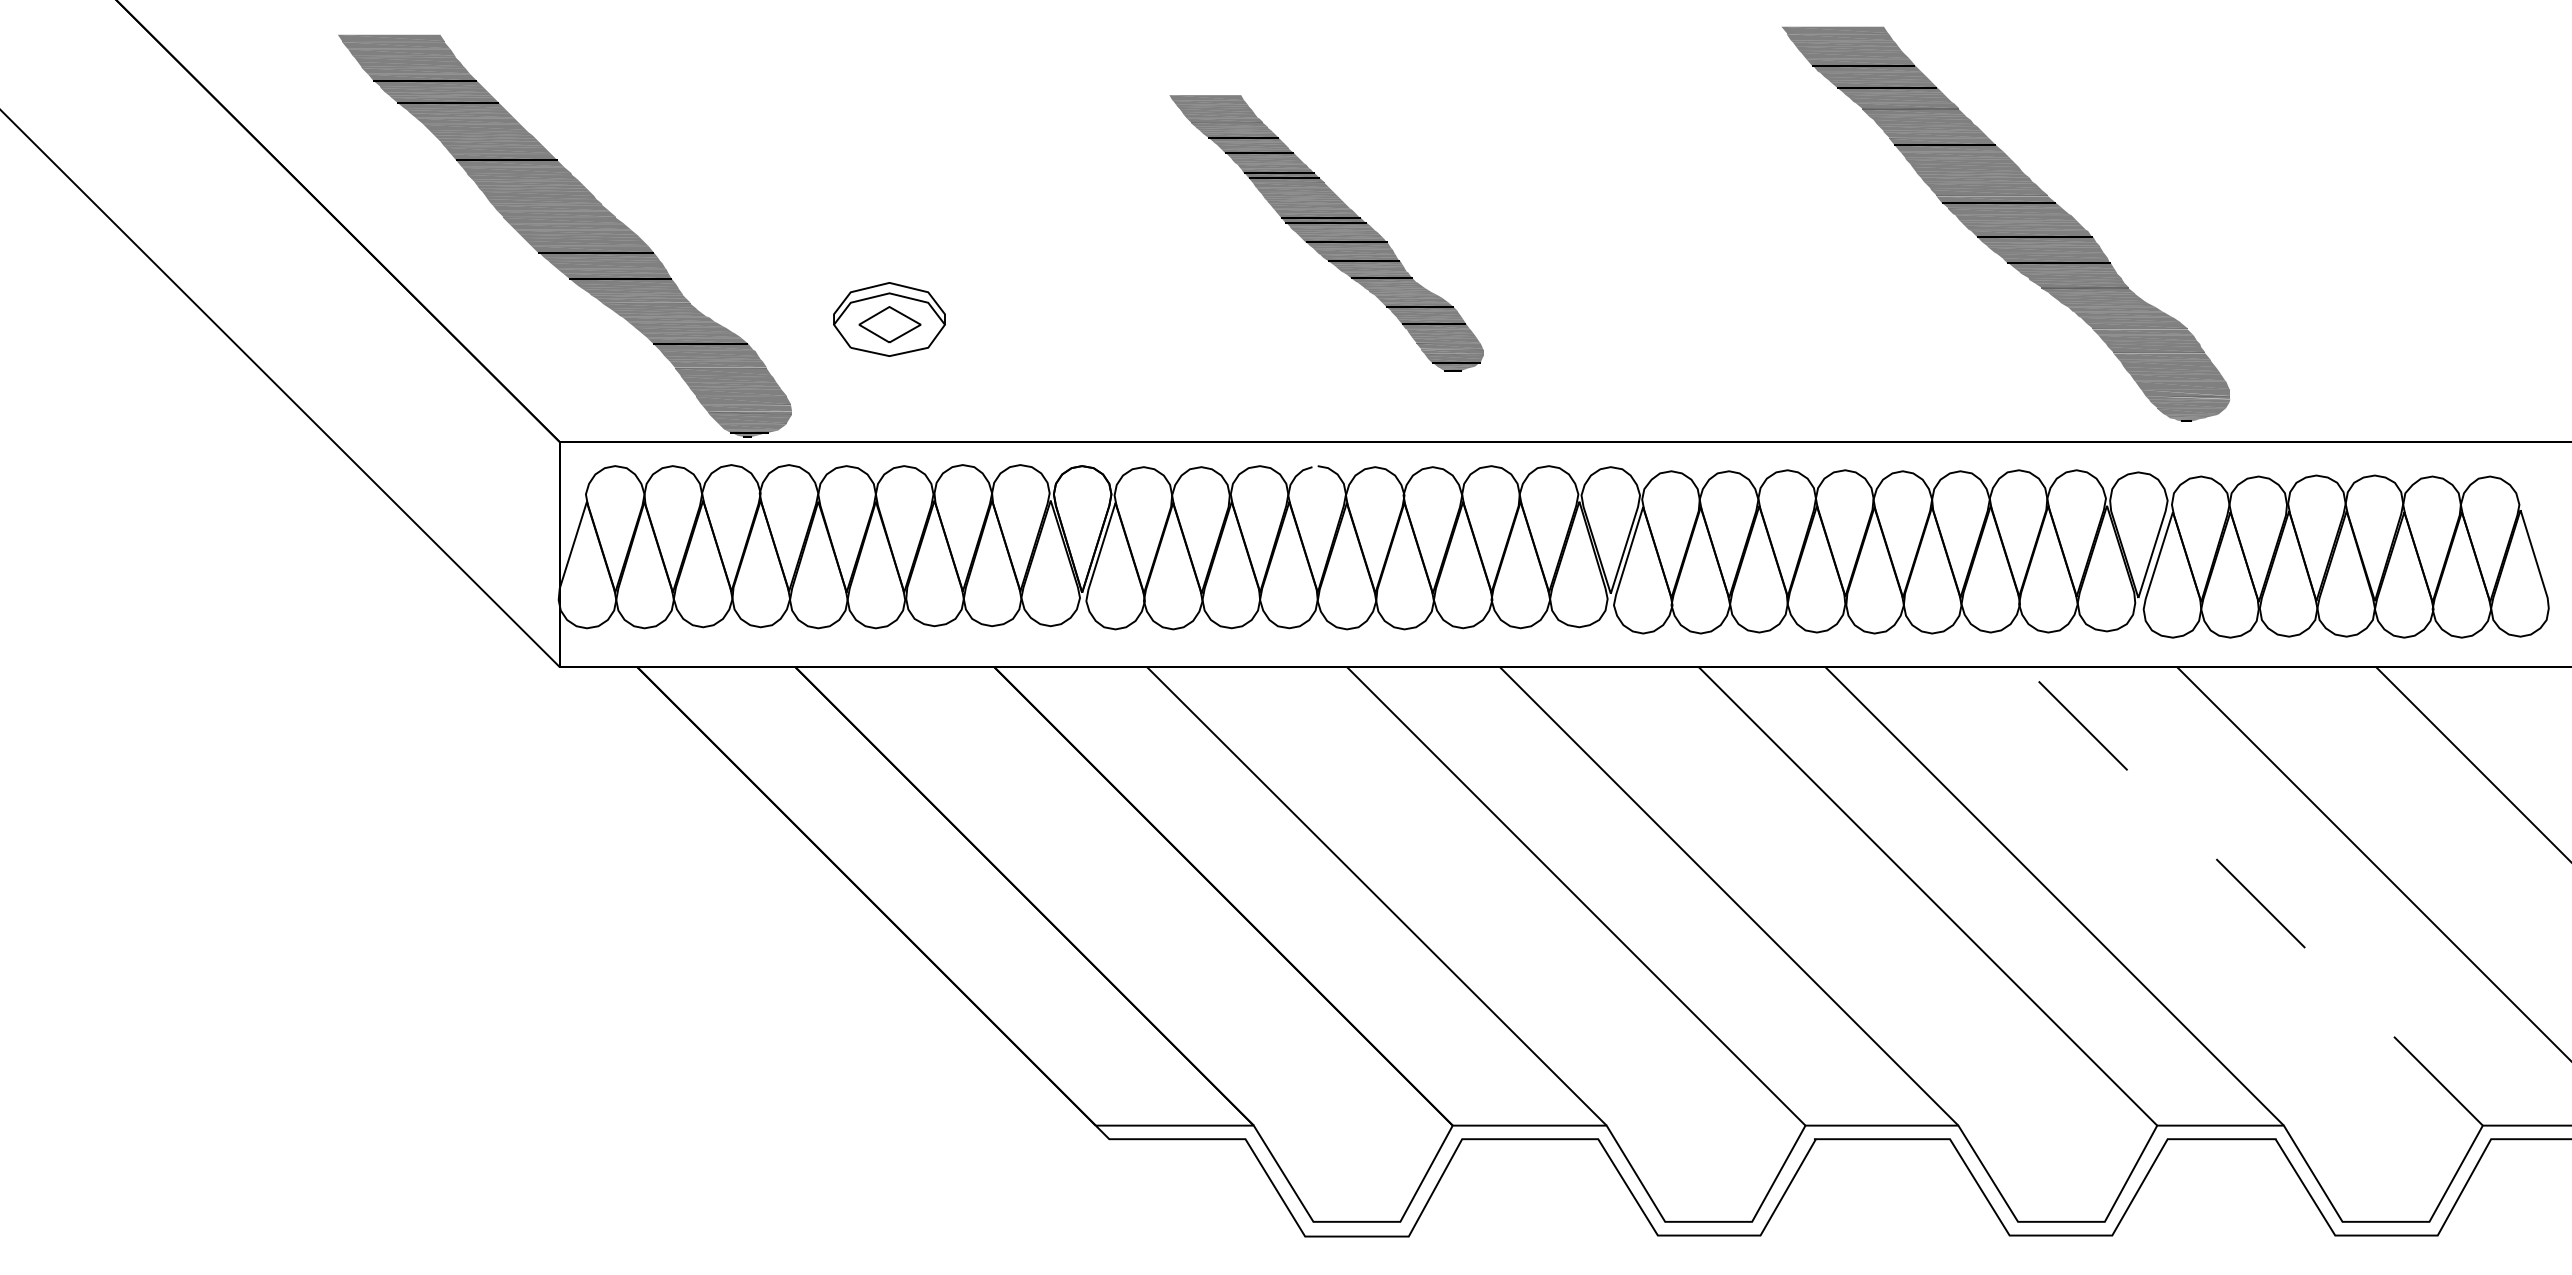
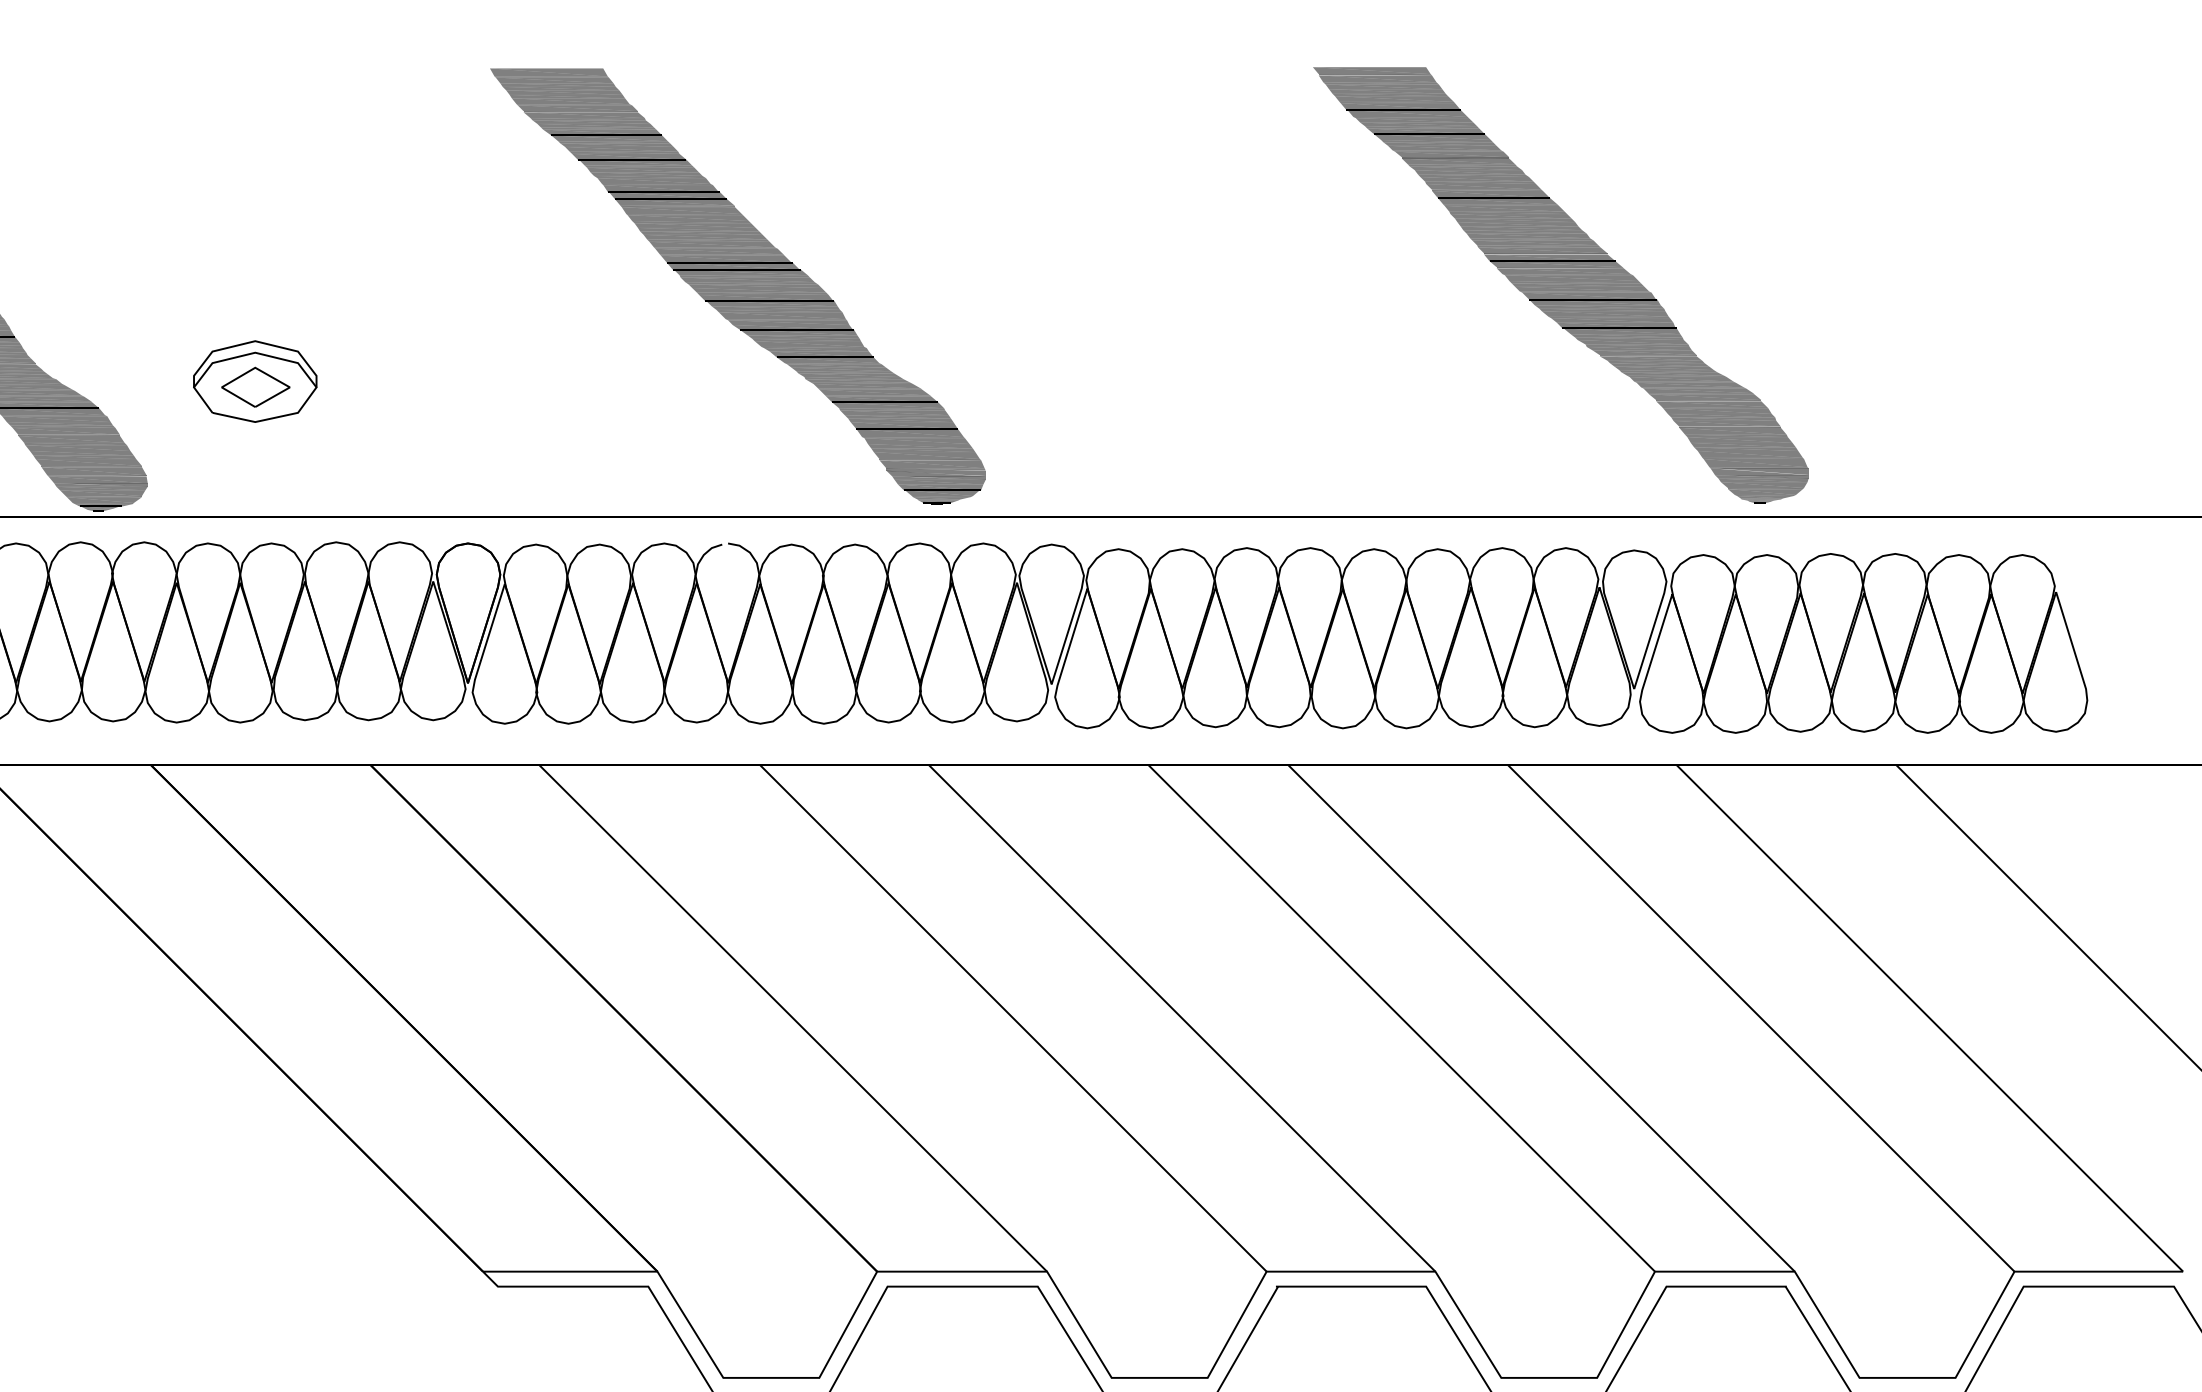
part: (2005, 223) -> (1560, 284), moved
part: (1326, 233) -> (737, 286), size x1.43
line: (2253, 896) -> (1761, 1018), dashed -> solid

